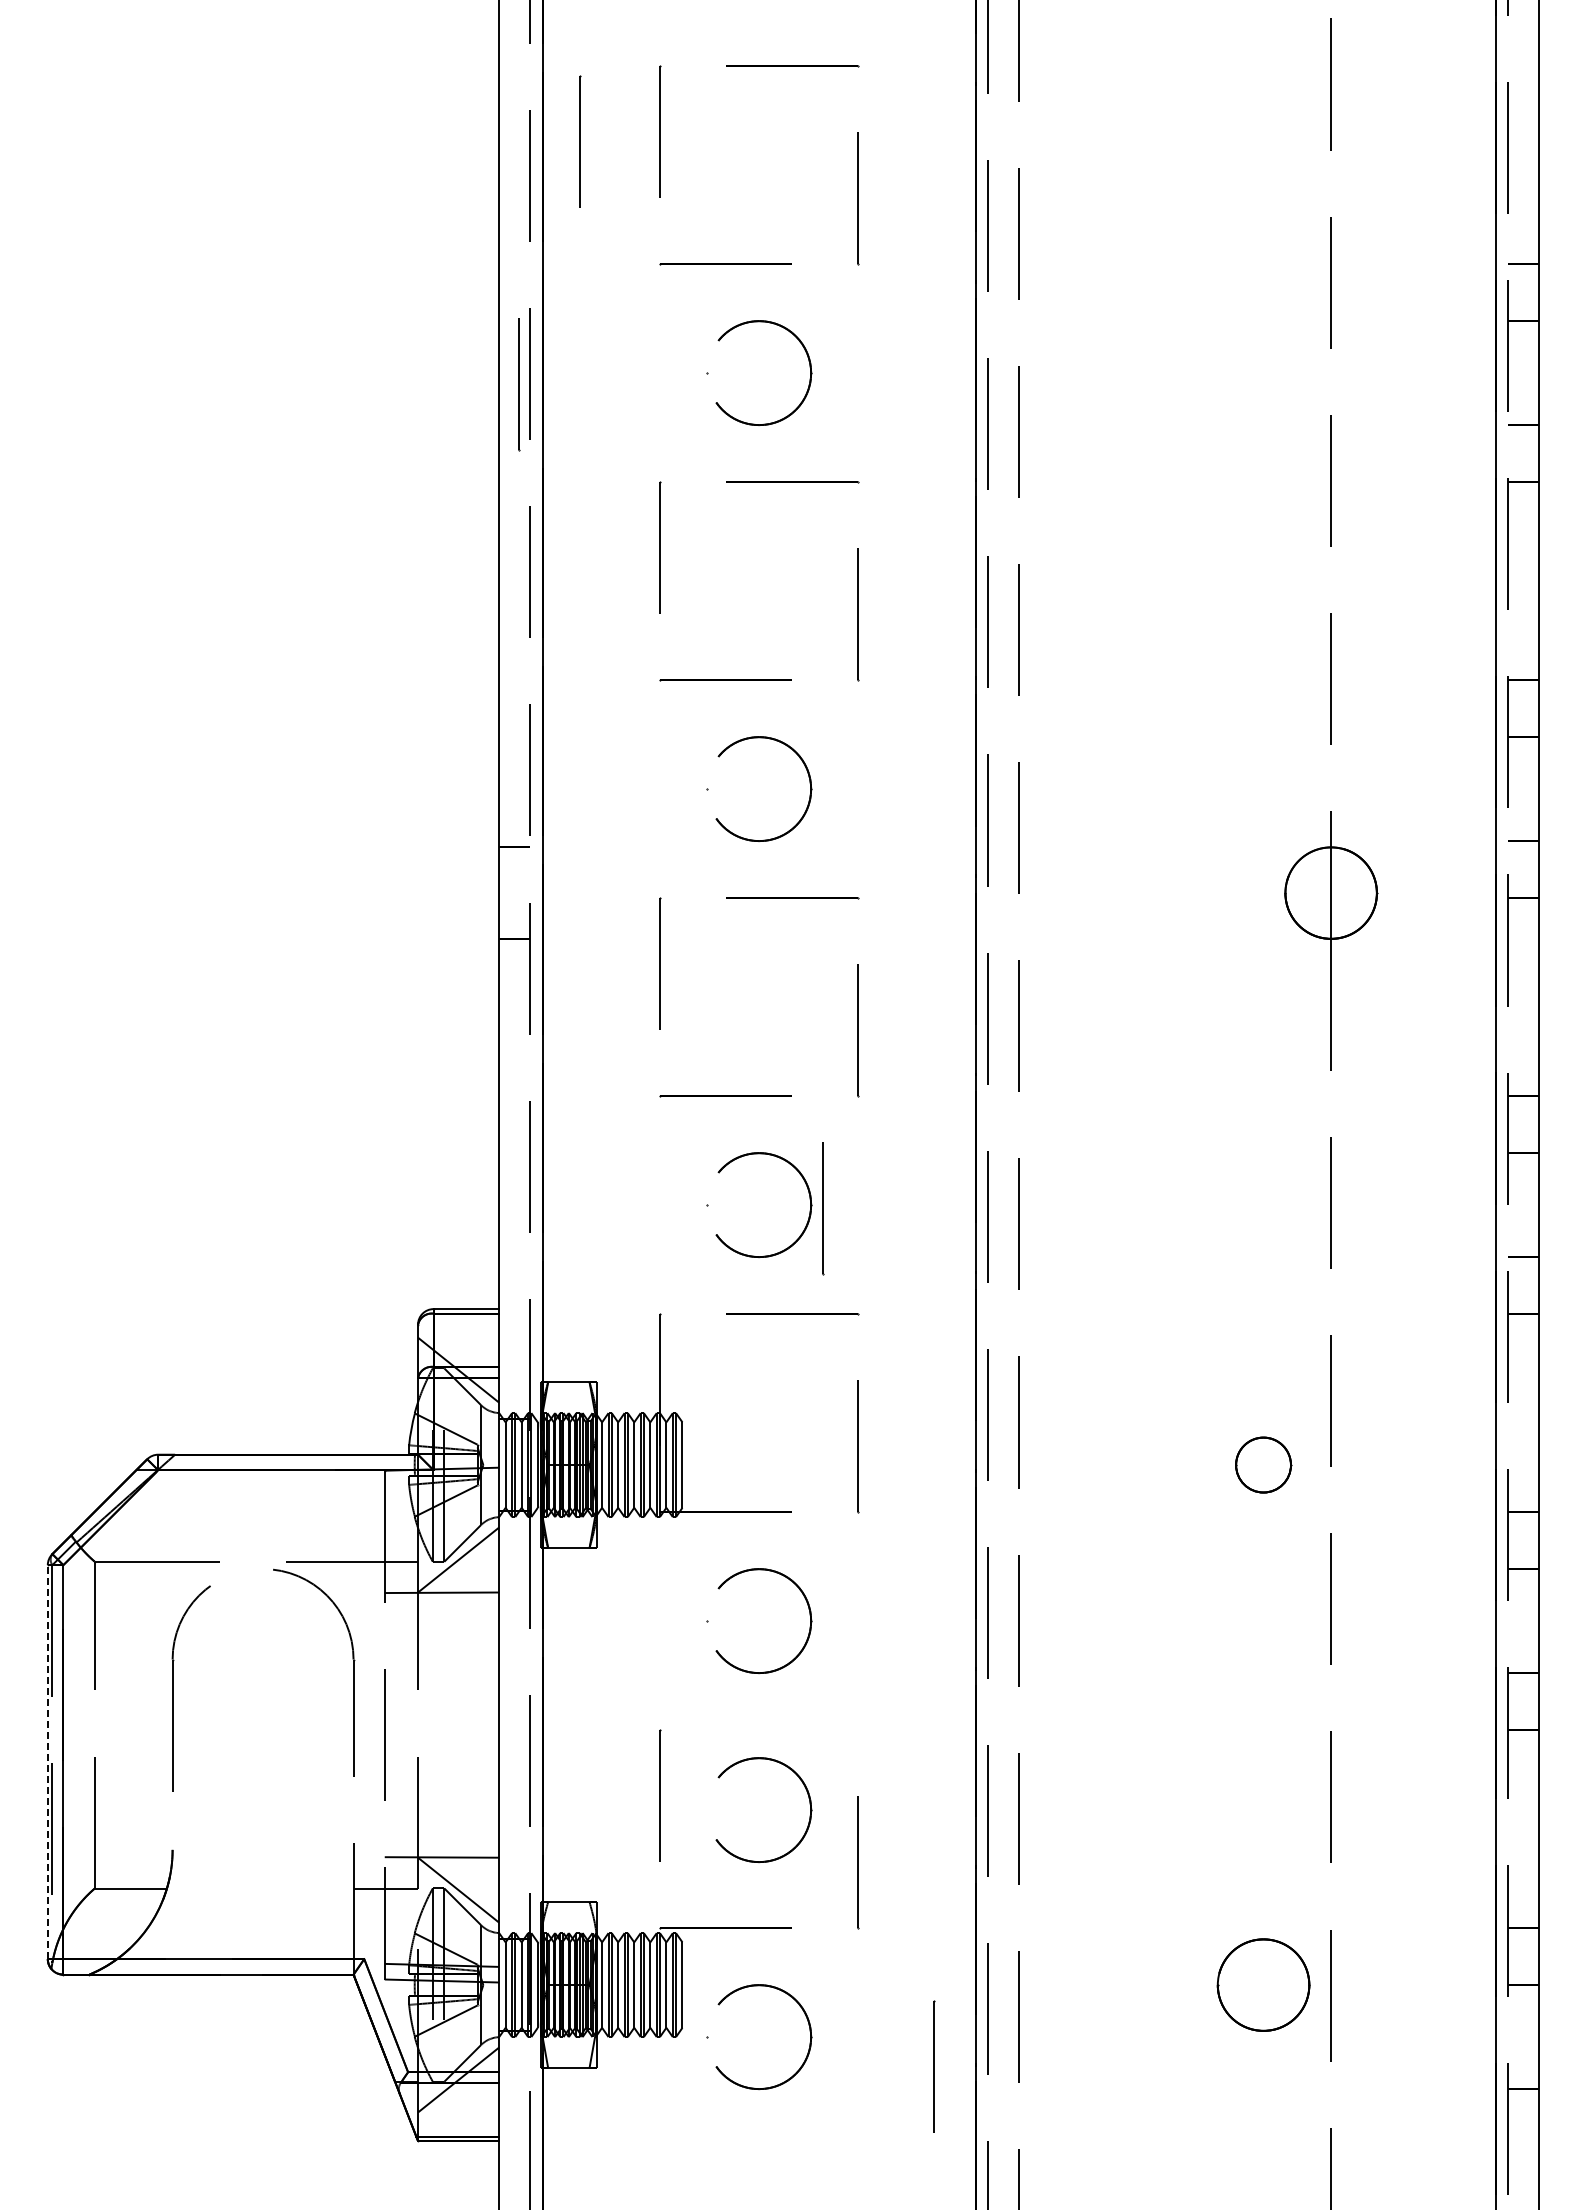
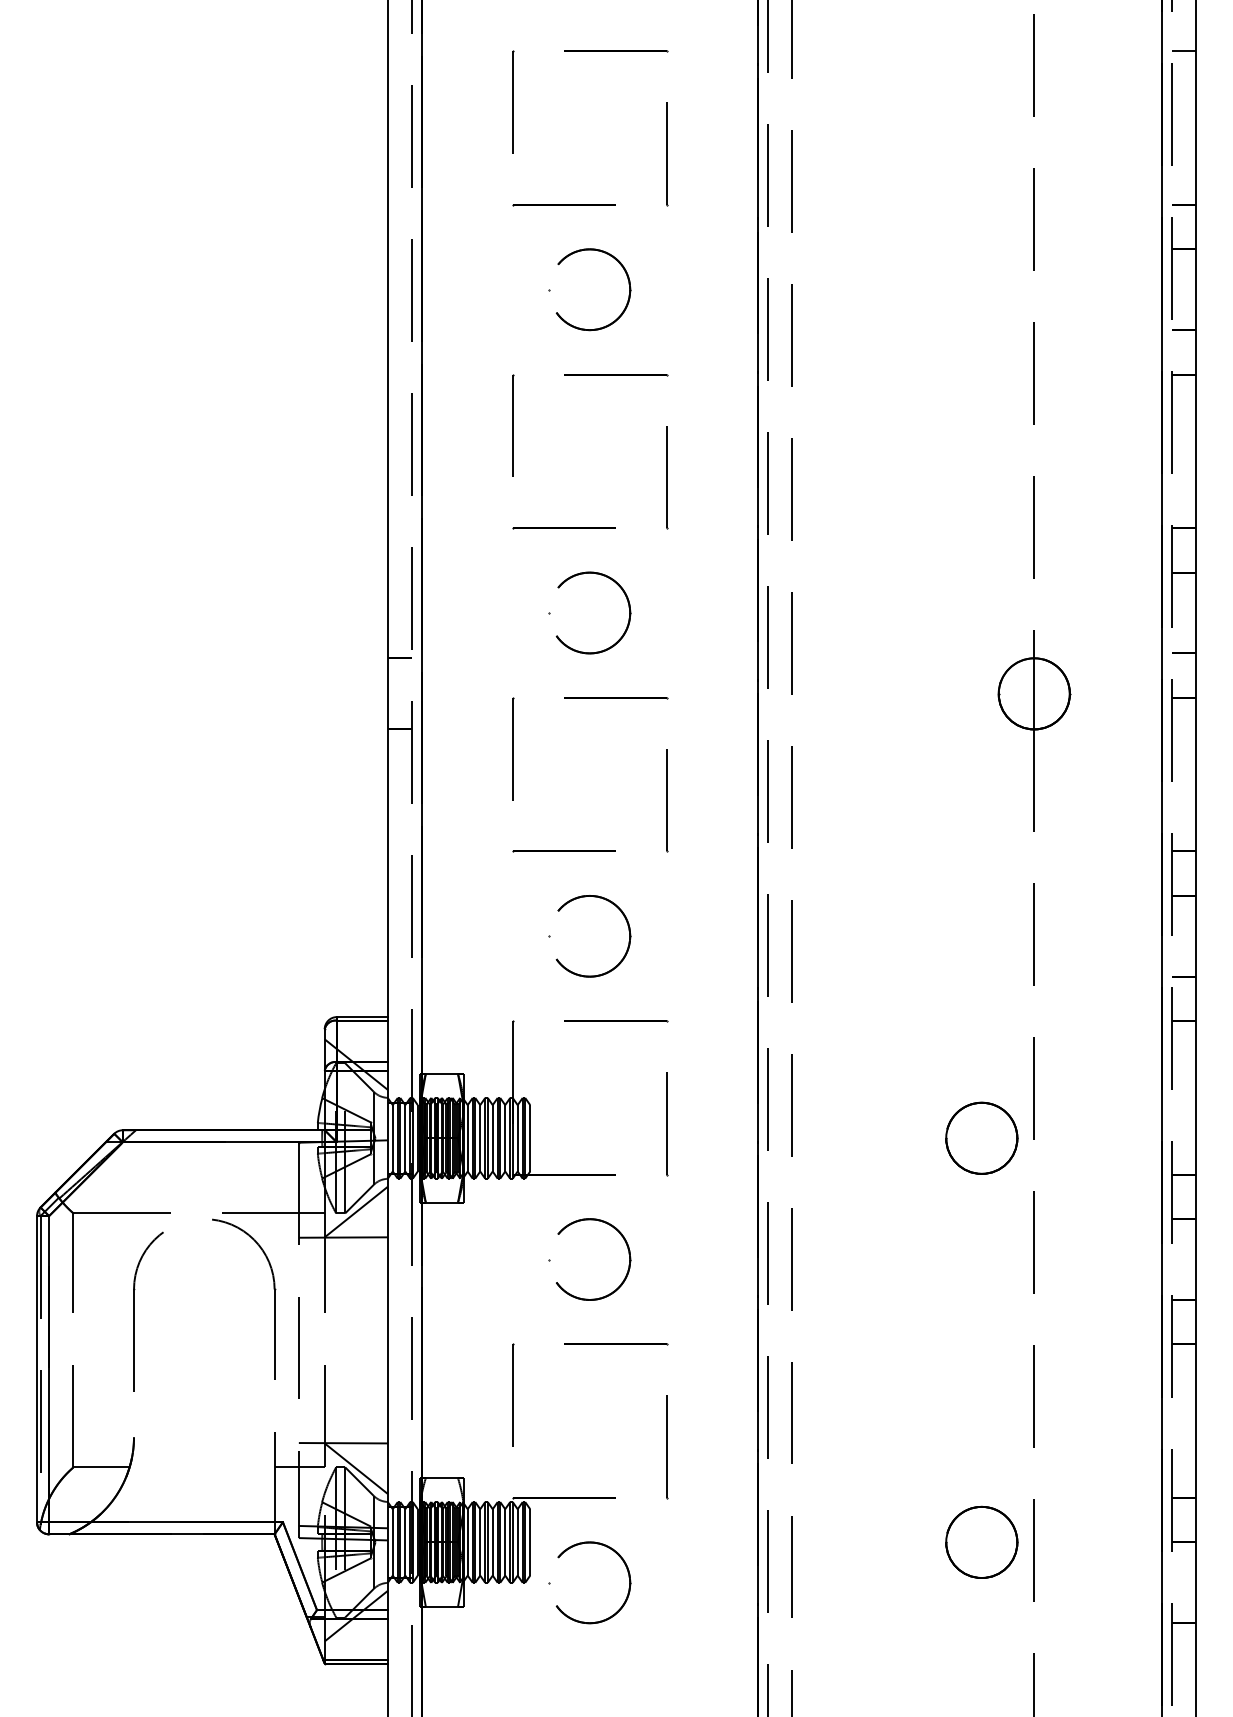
line: (1523, 66) -> (1183, 51), added
line: (580, 141) -> (450, 109), removed
line: (519, 384) -> (403, 298), removed
line: (823, 1208) -> (639, 938), removed
part: (1263, 1464) -> (981, 1137), size x1.67
line: (792, 1730) -> (615, 1344), added
line: (47, 1762) -> (36, 1369), dashed -> solid
part: (809, 1815) -> (628, 1410), removed
line: (934, 2066) -> (726, 1605), removed

